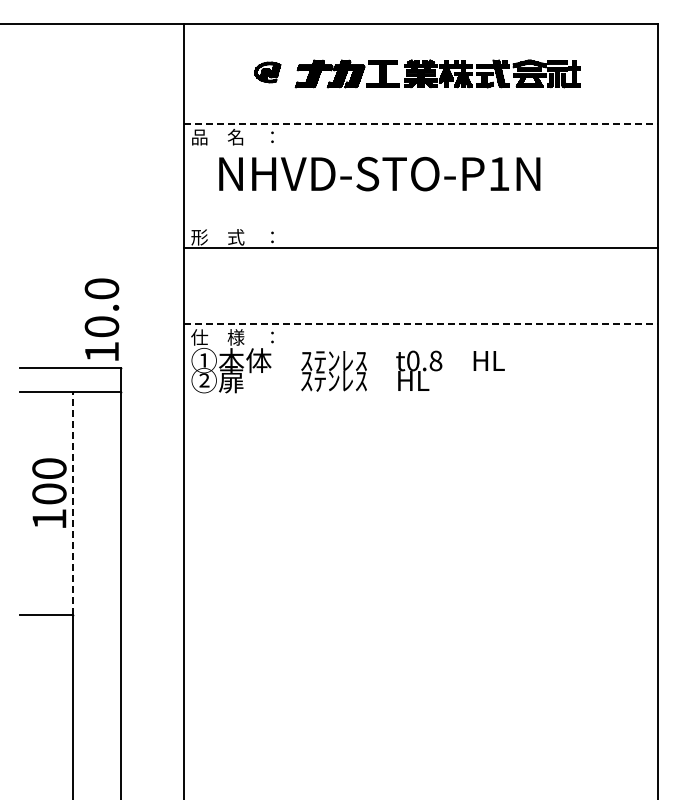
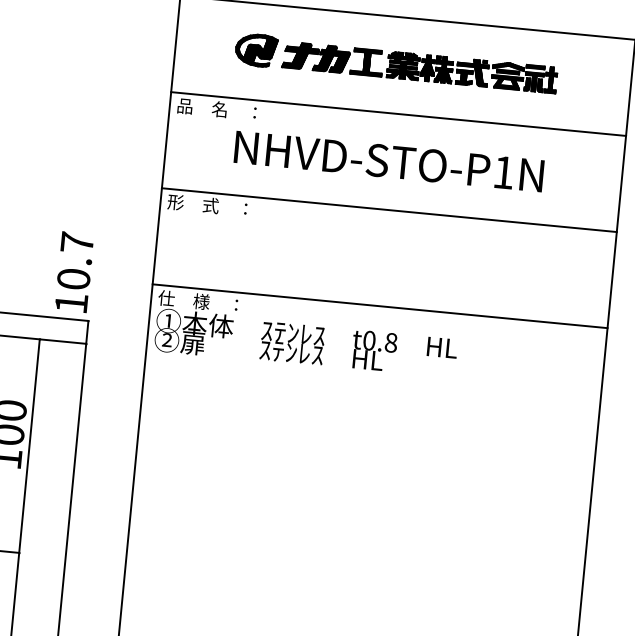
part: (267, 72) -> (256, 50), size x1.67
line: (420, 124) -> (398, 114), dashed -> solid
text: (379, 173) -> (388, 160), moved
line: (420, 248) -> (389, 210), moved
text: (101, 288) -> (76, 242), 10.0 -> 10.7
line: (420, 324) -> (379, 306), dashed -> solid
line: (72, 503) -> (29, 446), dashed -> solid

